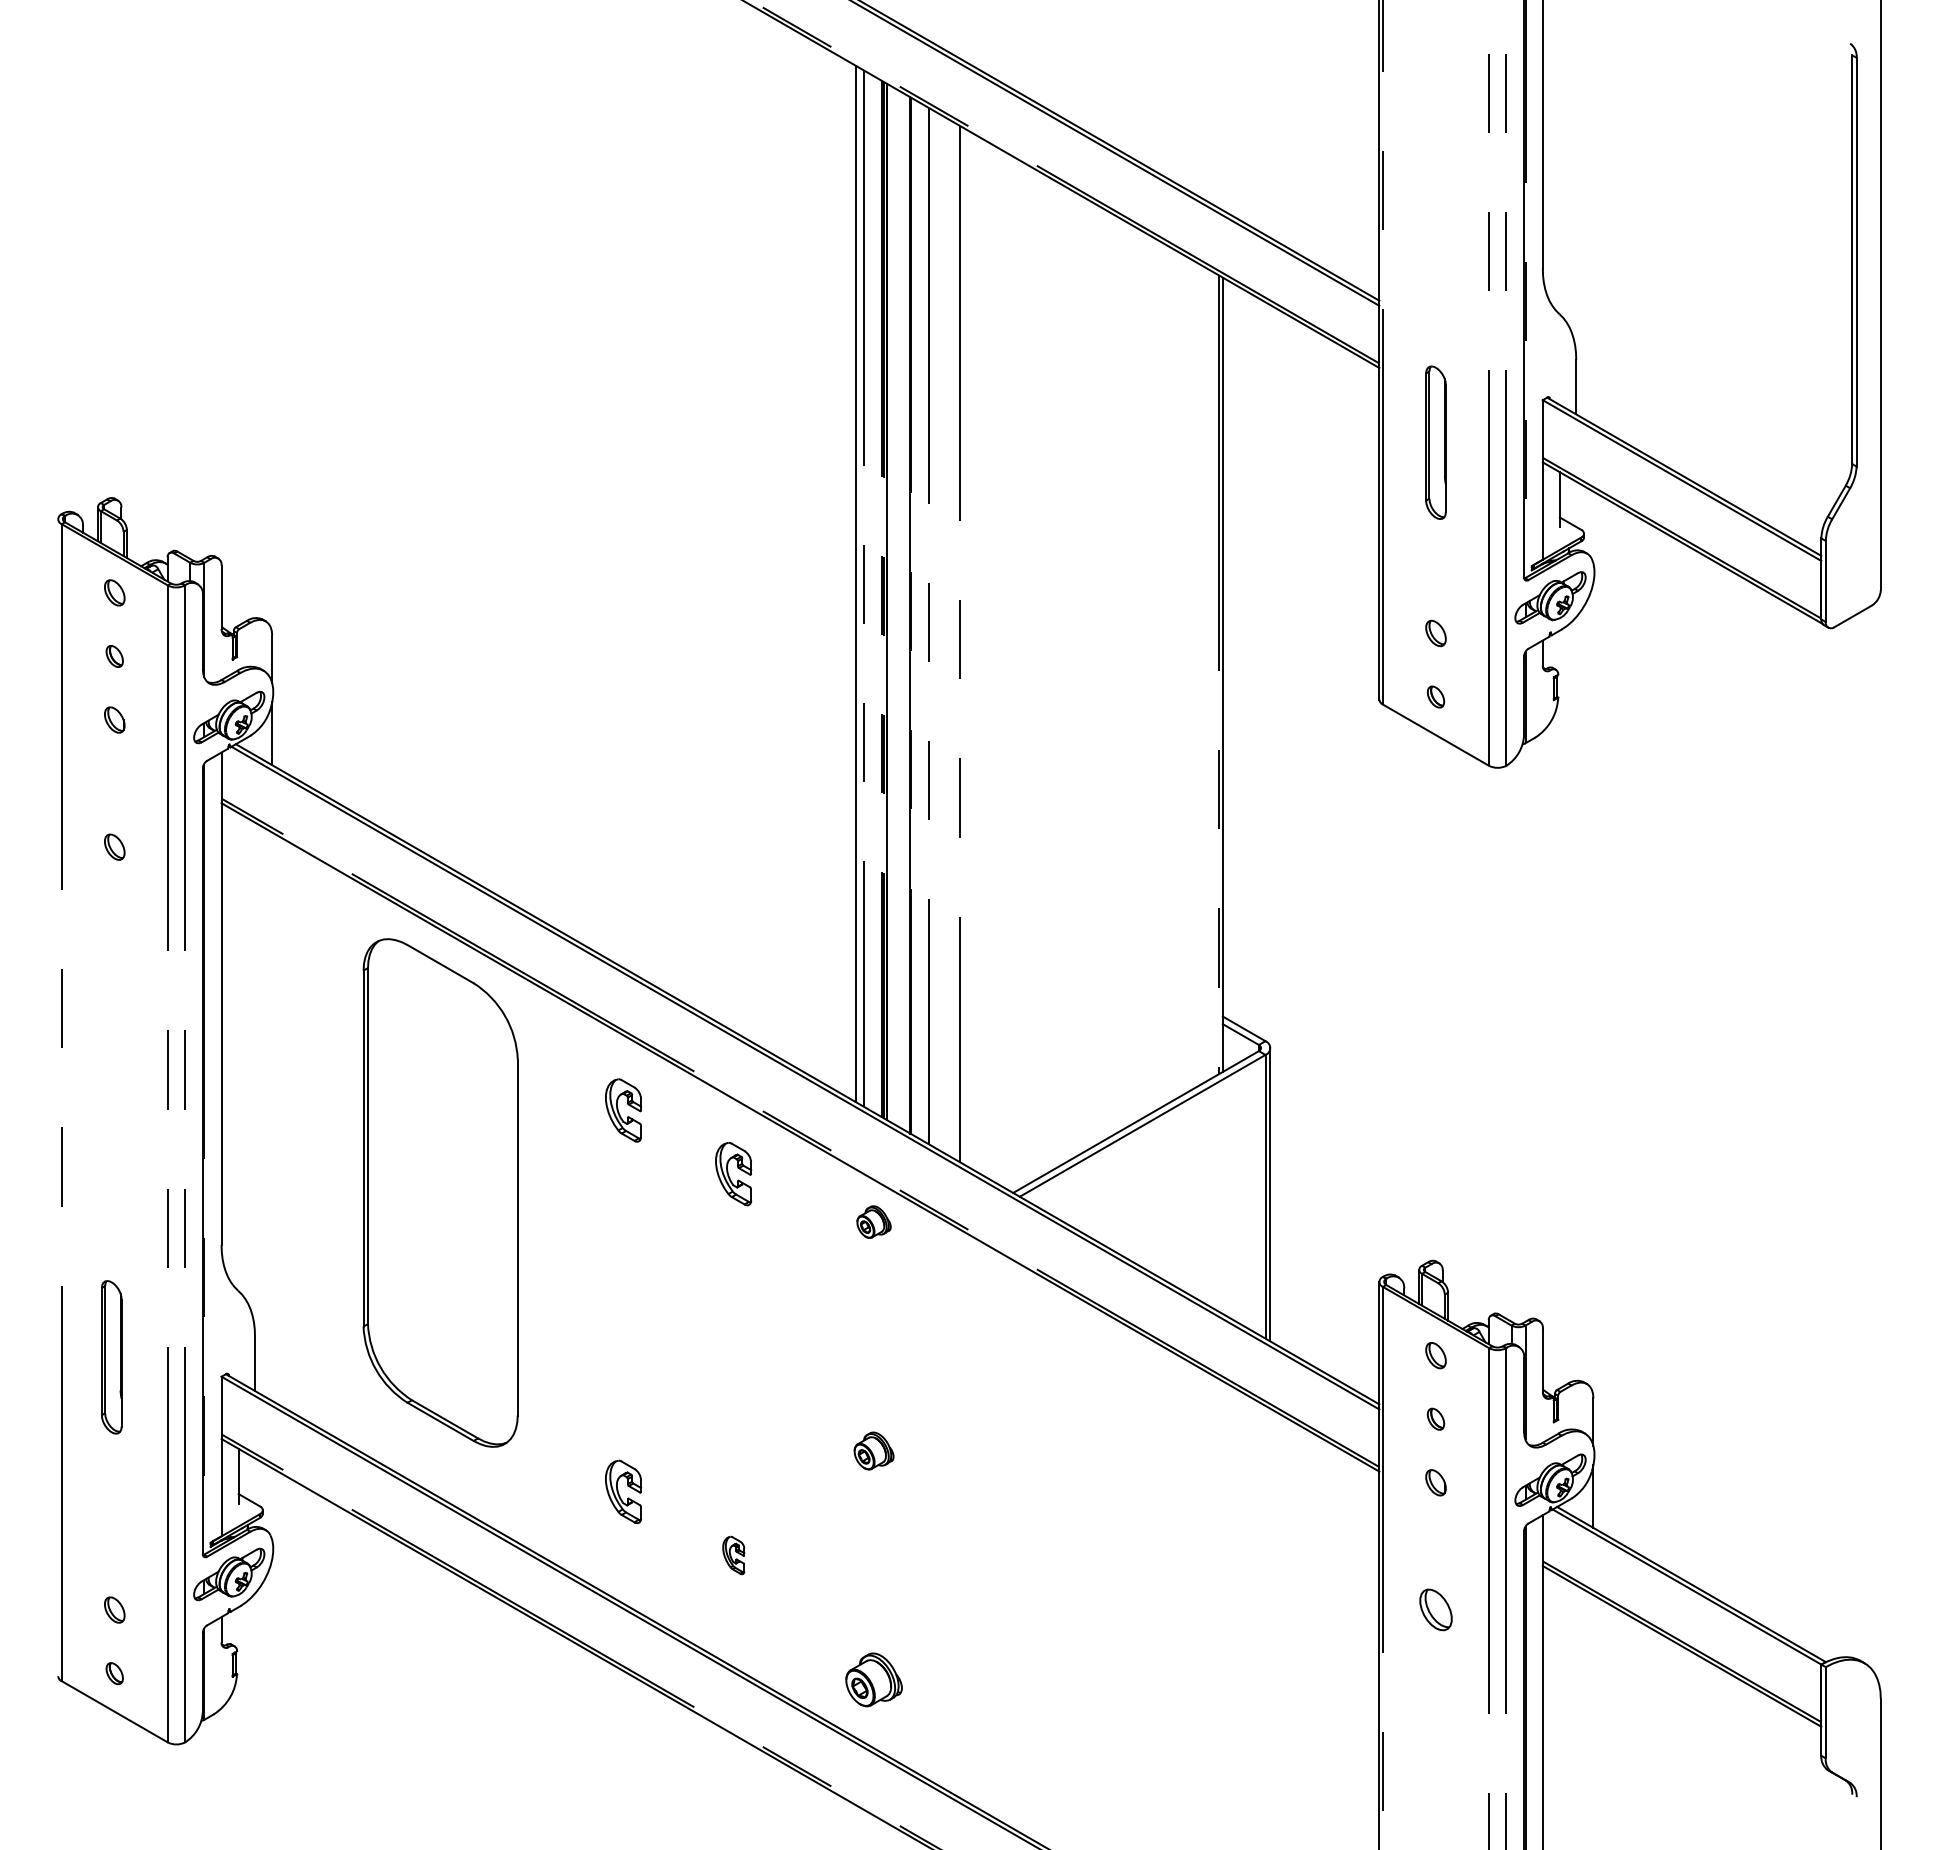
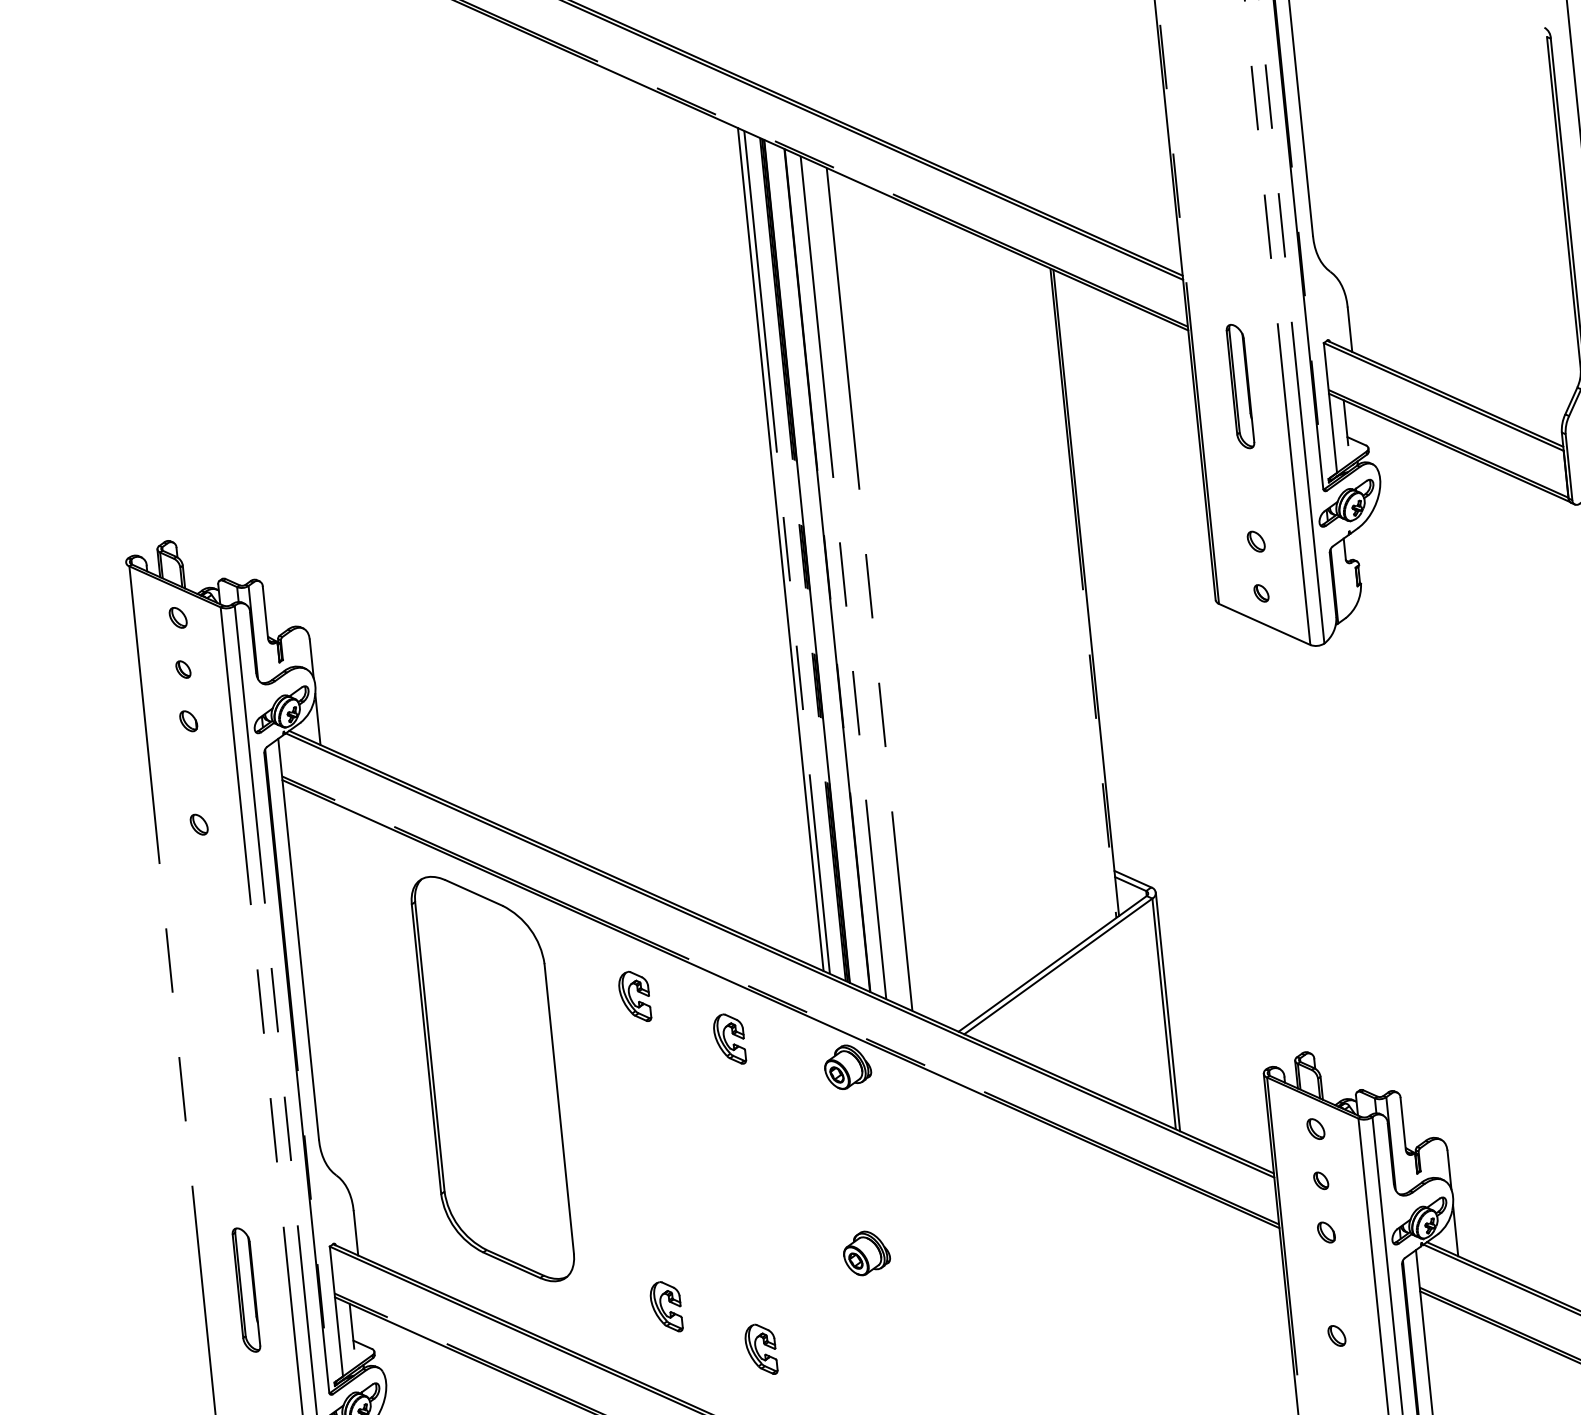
part: (873, 1221) -> (847, 1066), size x1.67
part: (111, 1357) -> (246, 1290), moved
part: (873, 1450) -> (866, 1252), size x1.43
part: (733, 1555) -> (761, 1349), size x1.67
part: (1435, 1609) -> (1336, 1335), size x0.62

